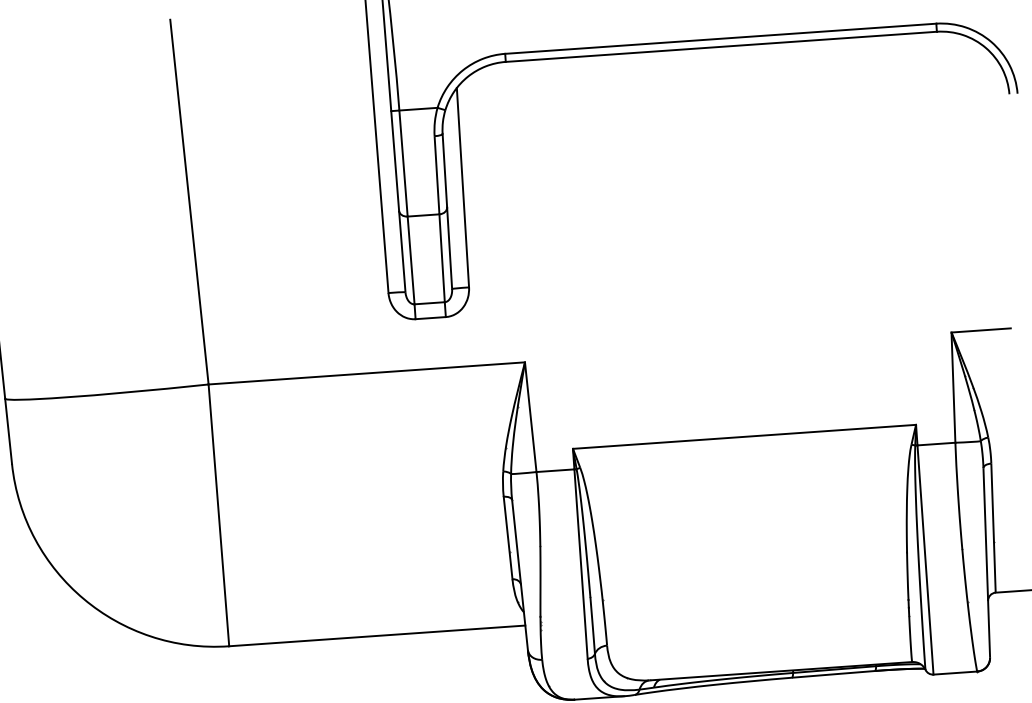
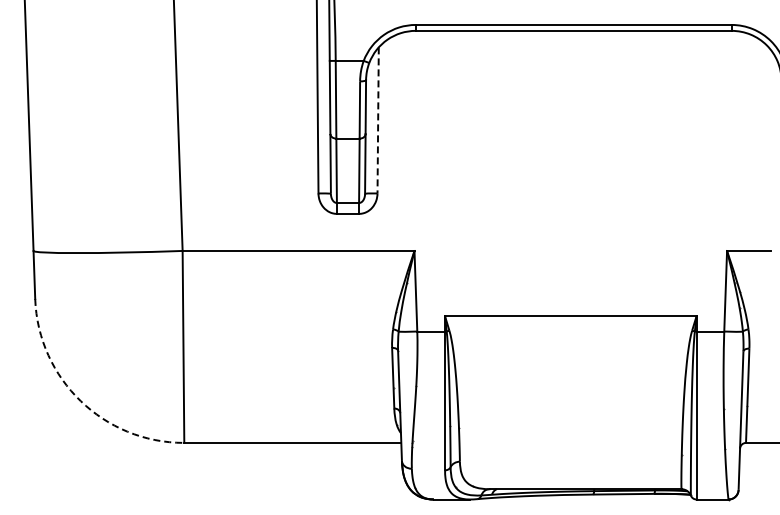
line: (463, 187) -> (378, 120), solid -> dashed
arc: (83, 599) -> (80, 401), solid -> dashed

